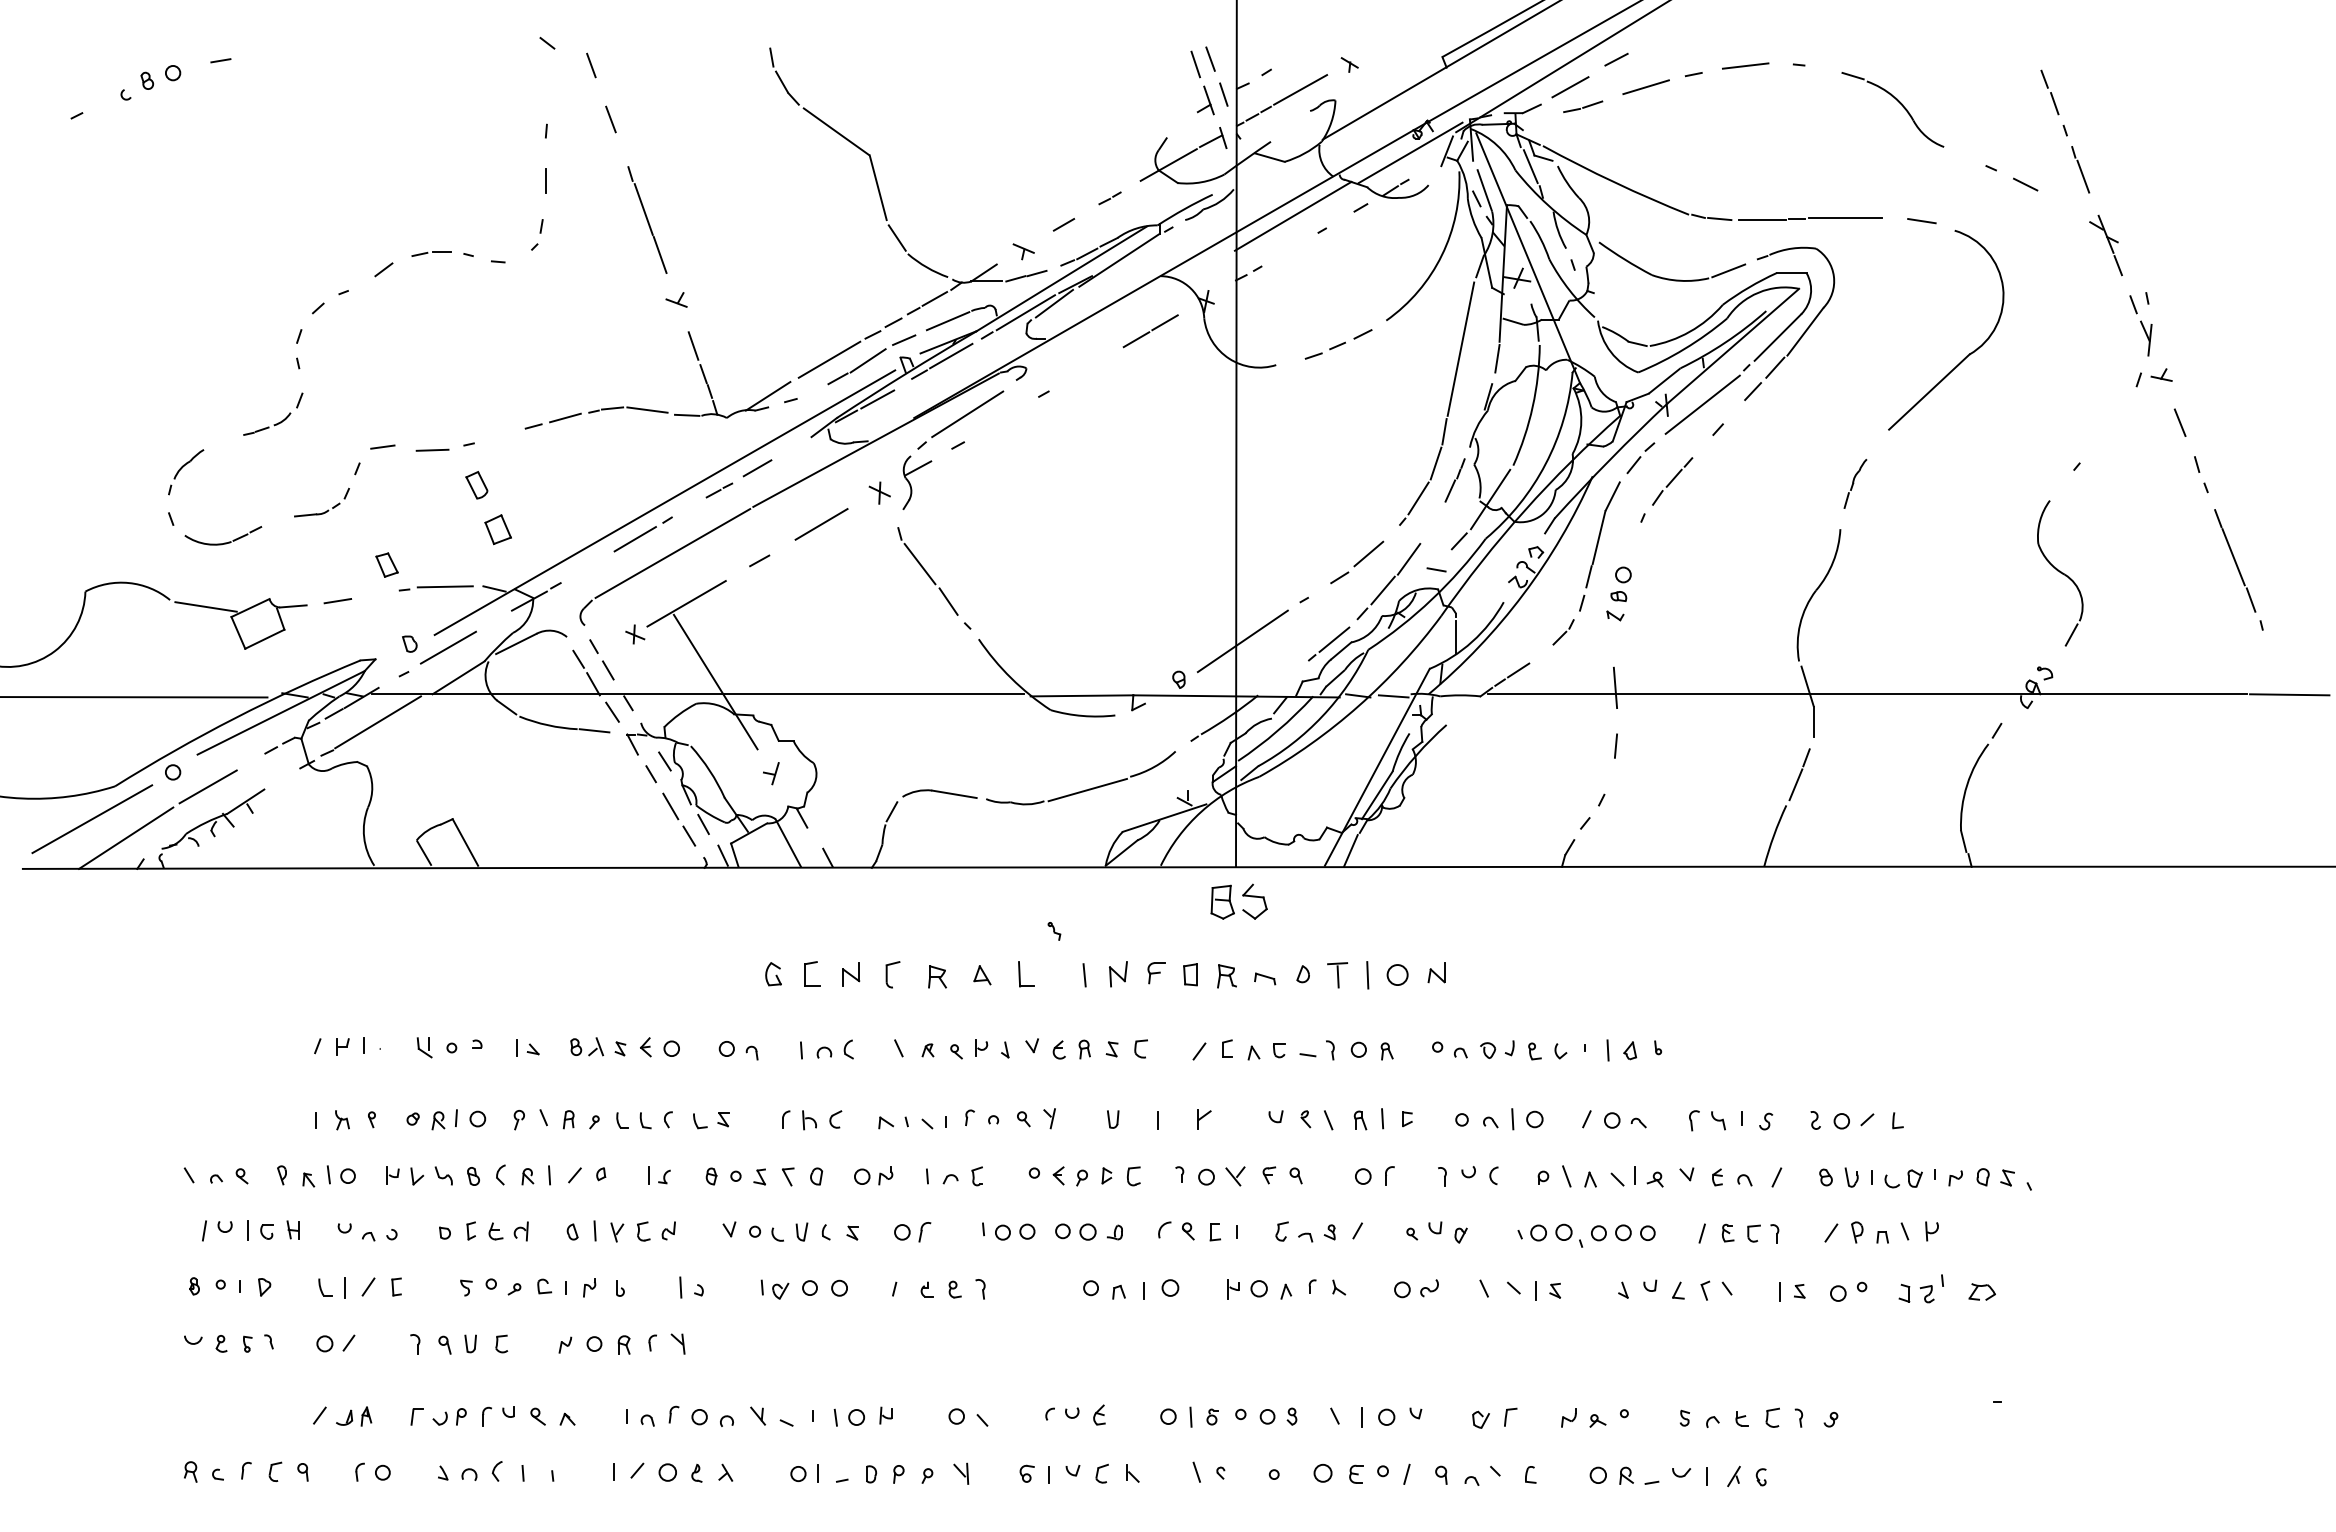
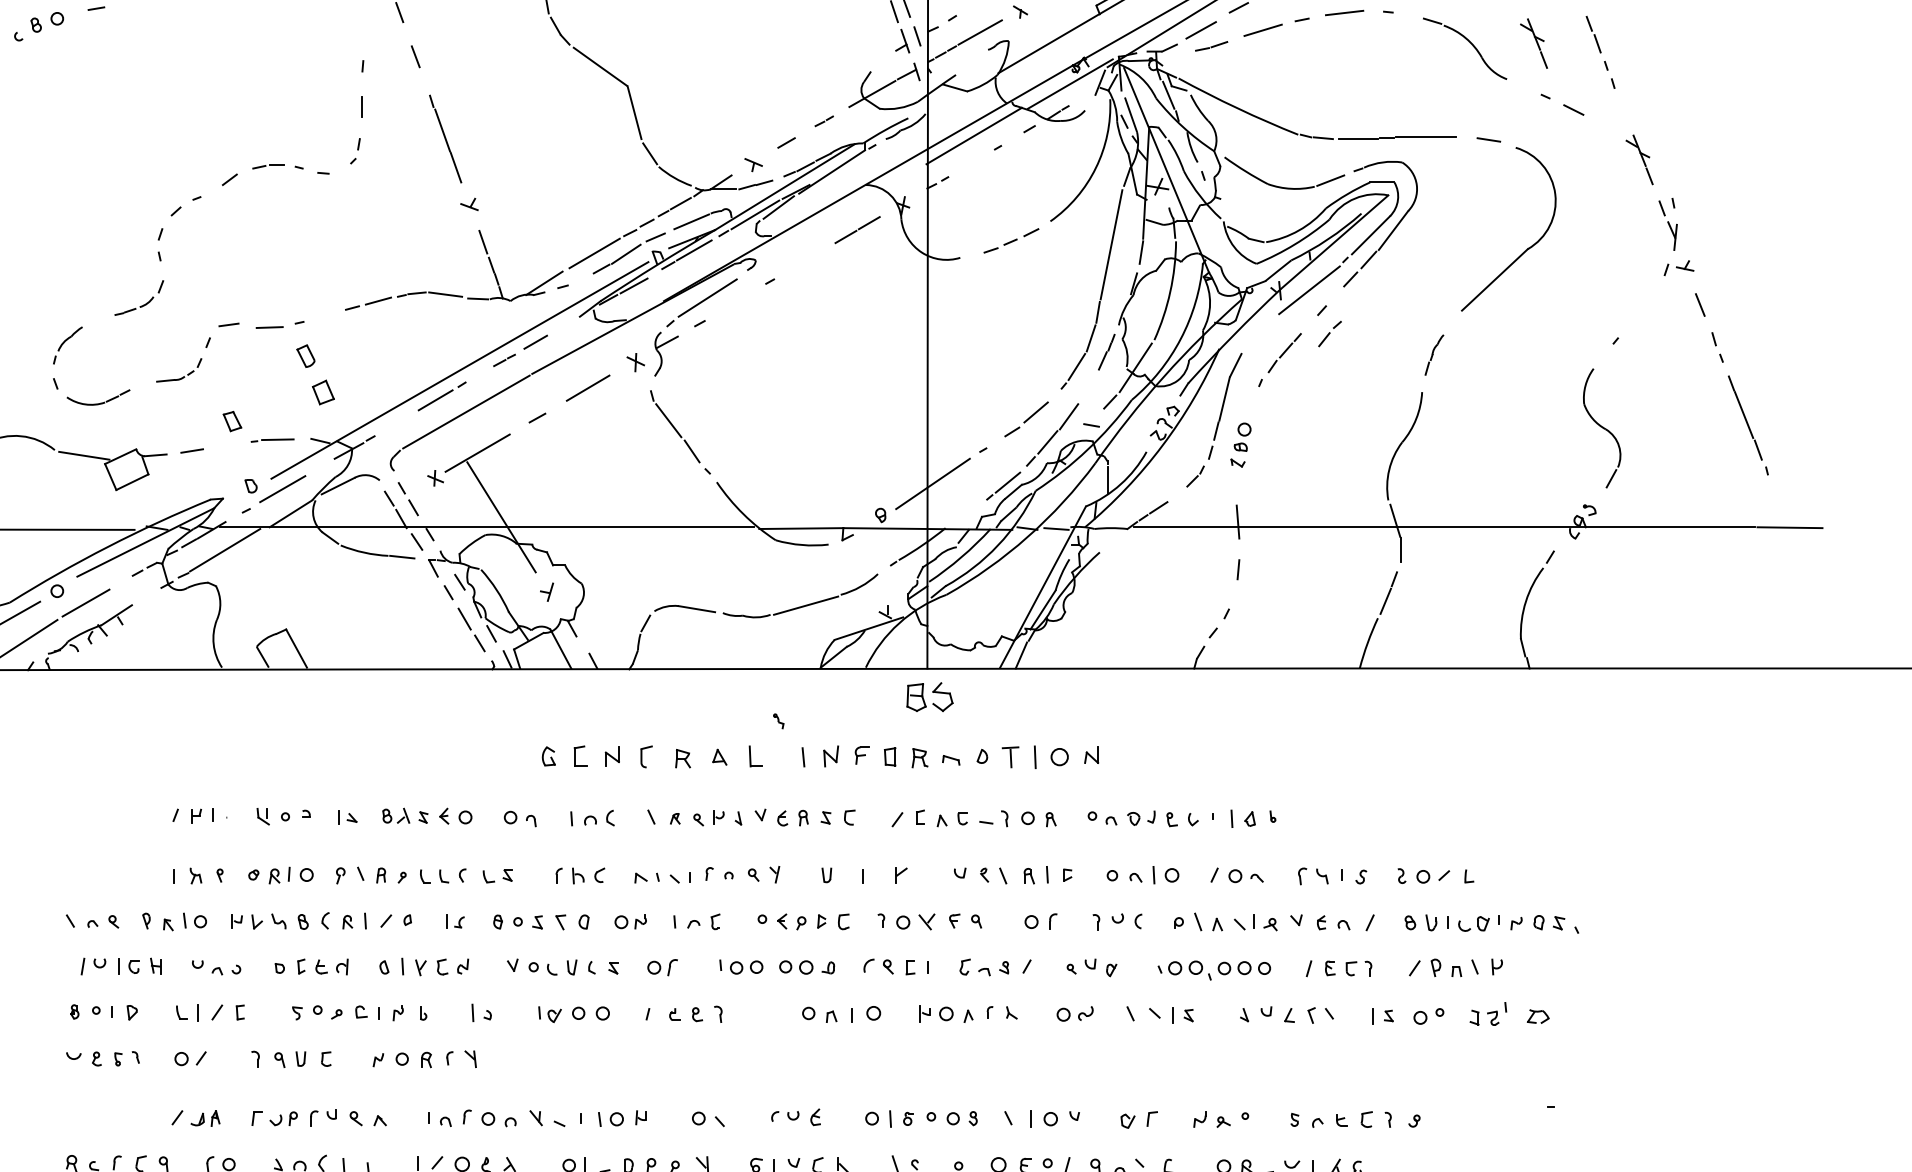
part: (1976, 103) -> (1533, 43), added
line: (2083, 176) -> (1621, 103), removed
part: (1640, 458) -> (1329, 334), moved
part: (435, 588) -> (272, 440), size x0.7

